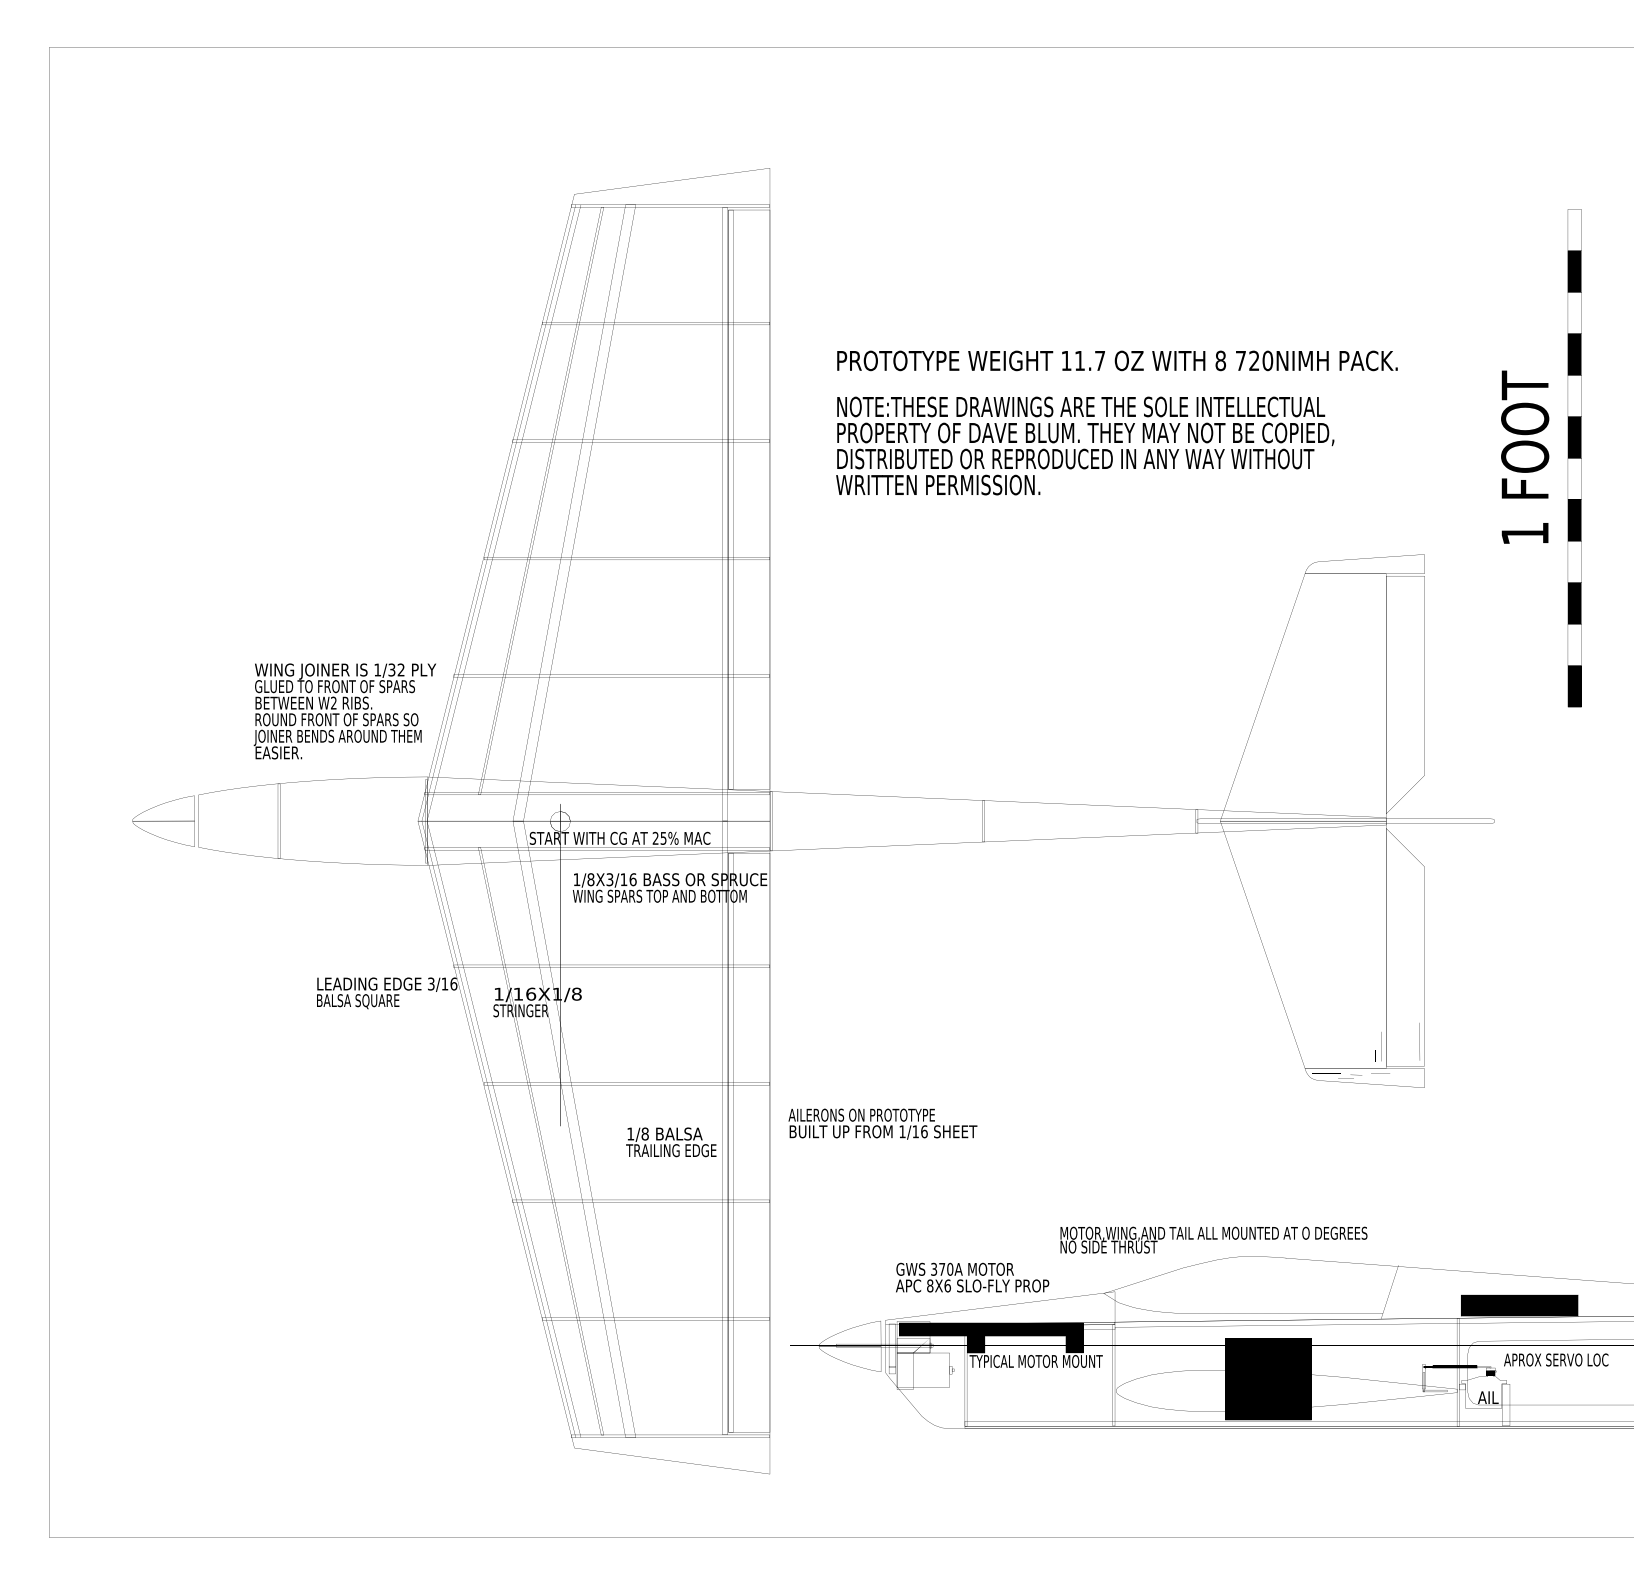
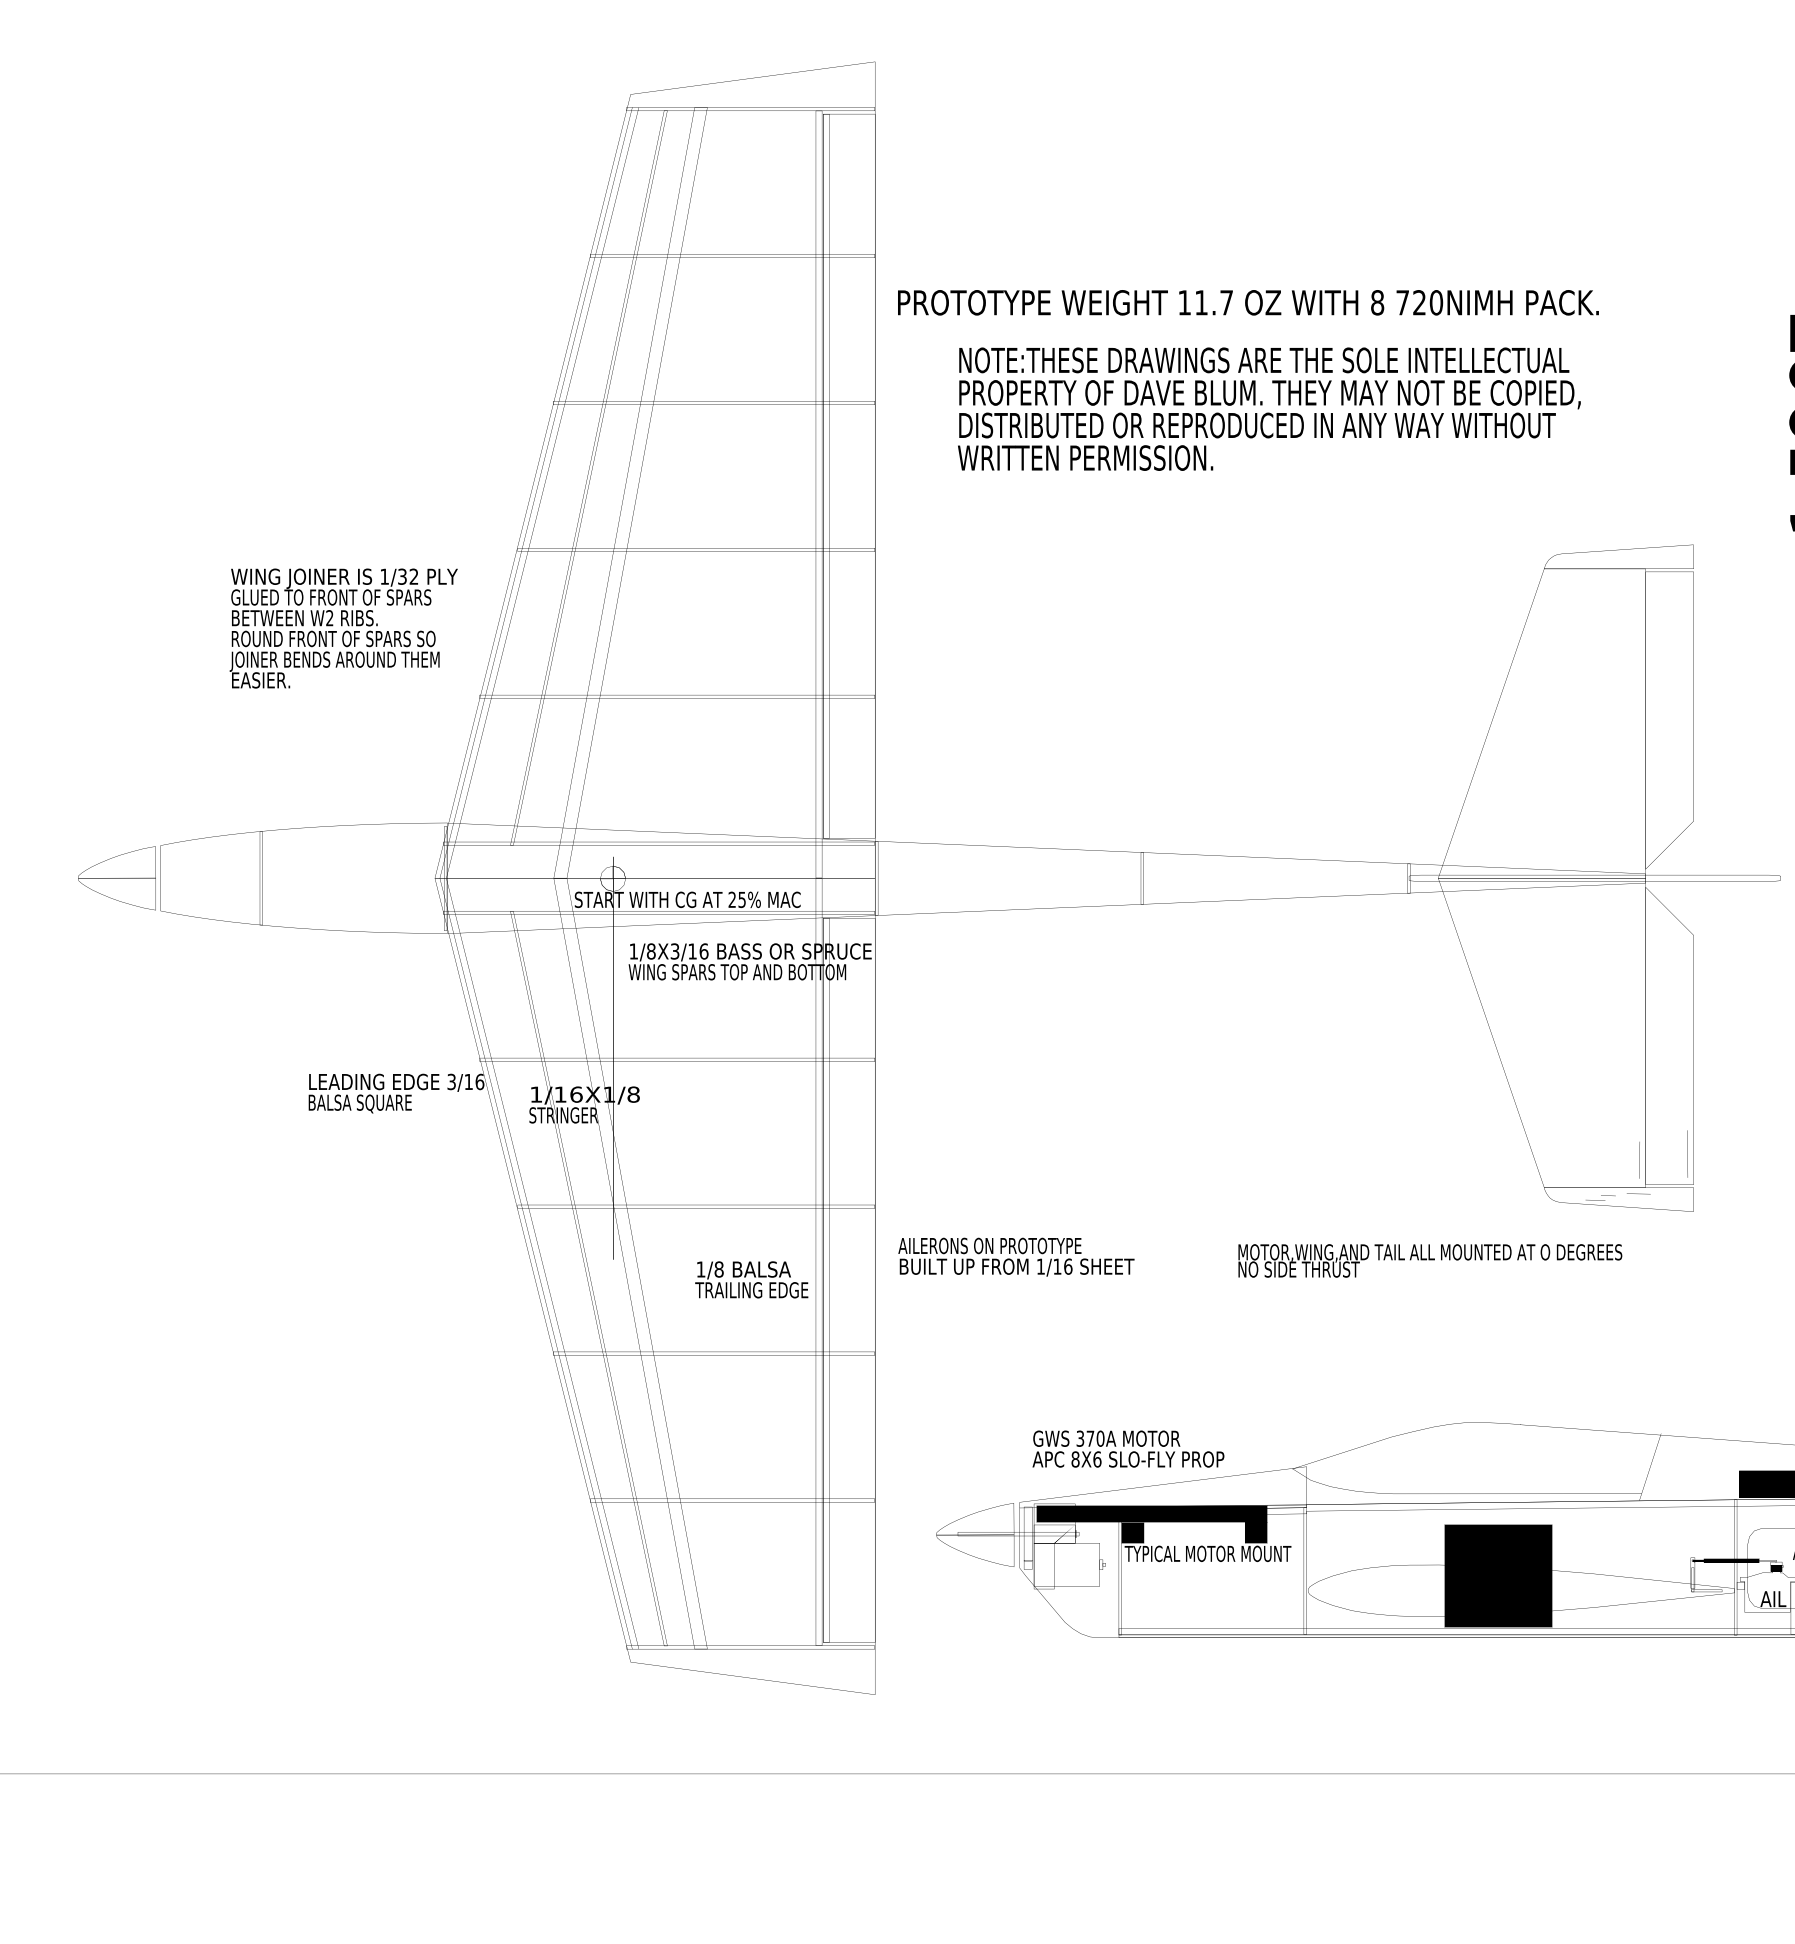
text: (1117, 360) -> (1248, 302), moved
text: (344, 711) -> (343, 628), moved
text: (1213, 1239) -> (1429, 1260), moved

